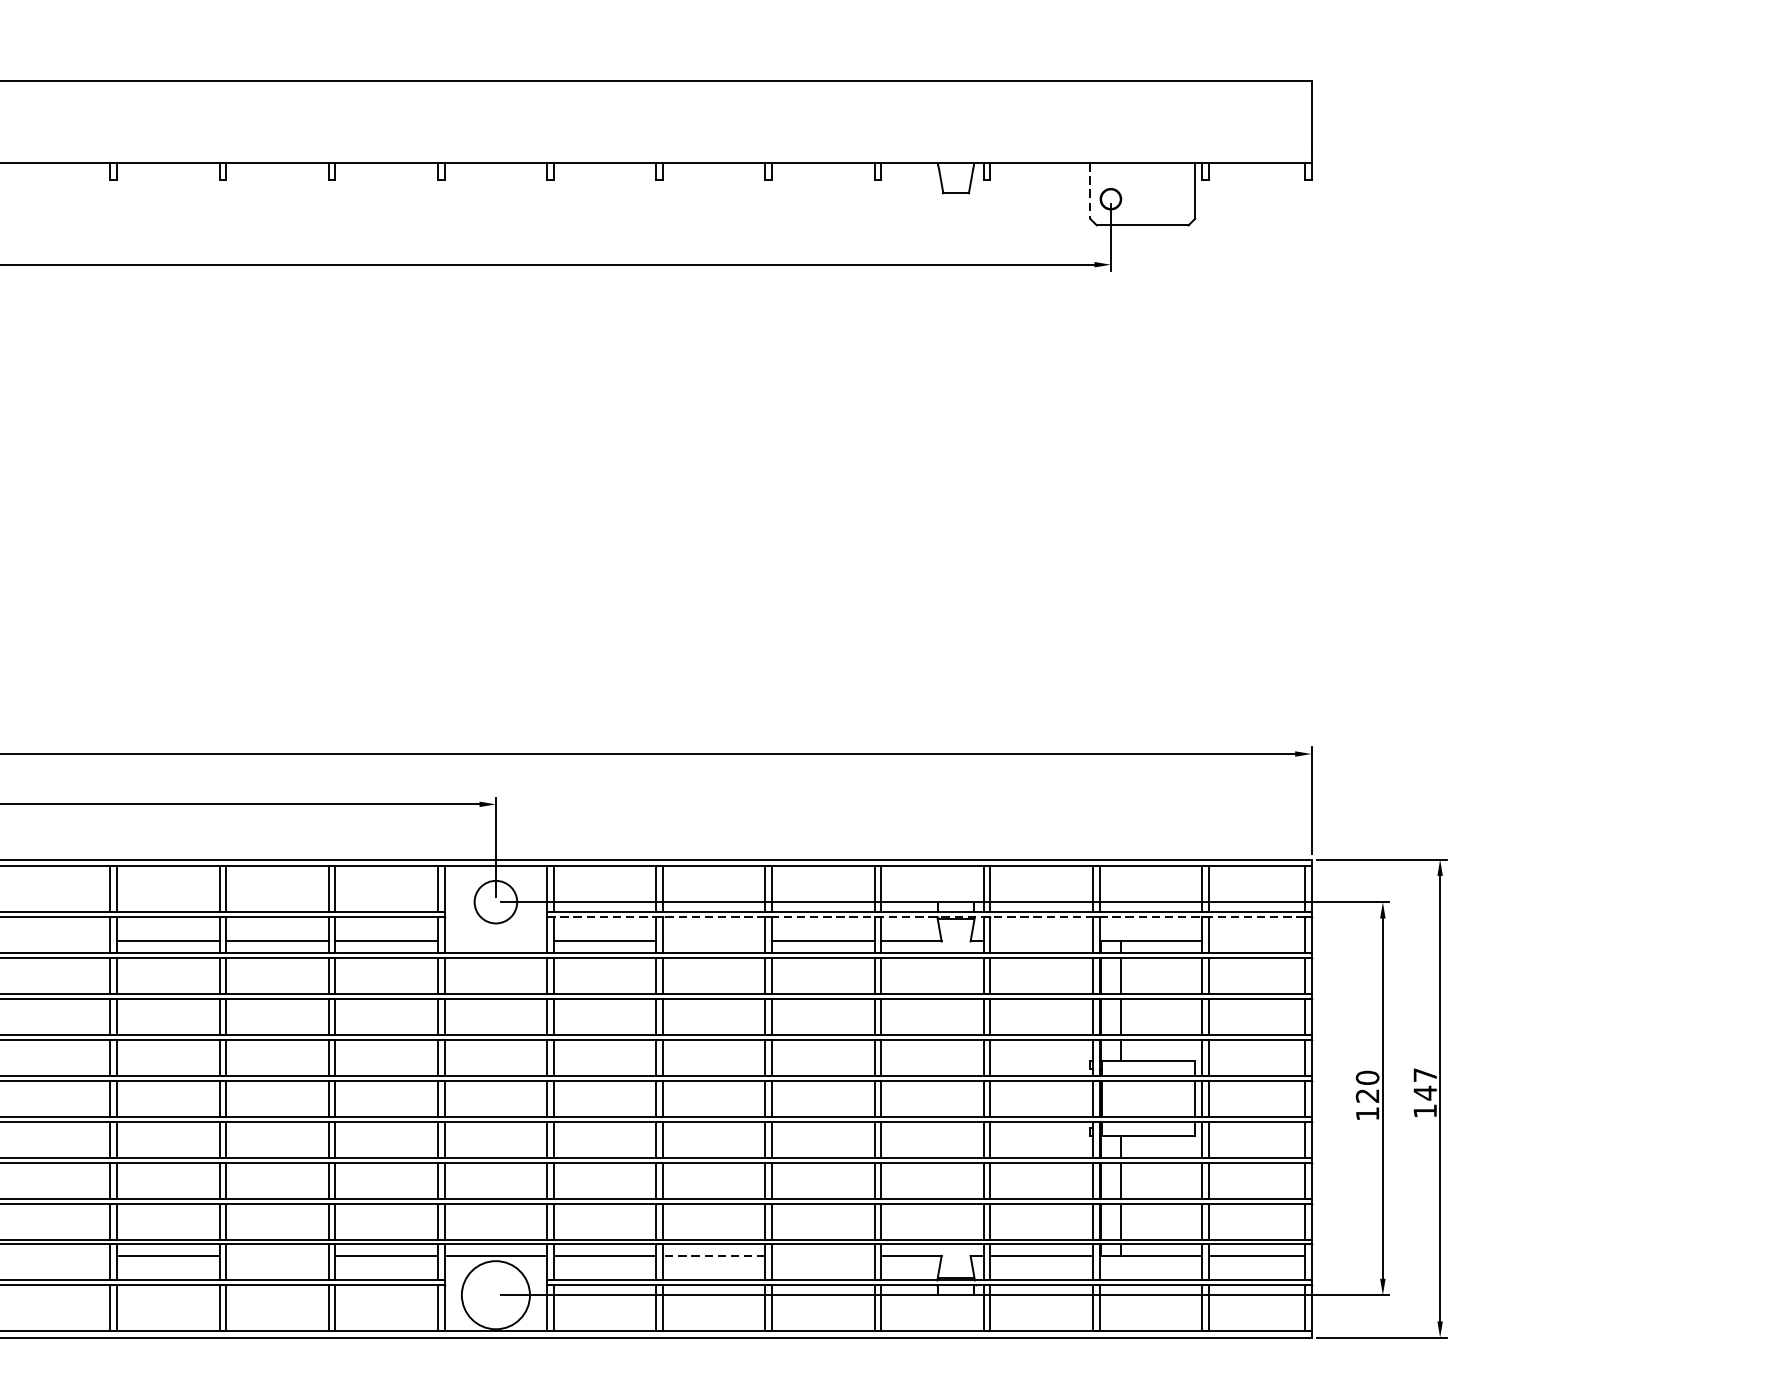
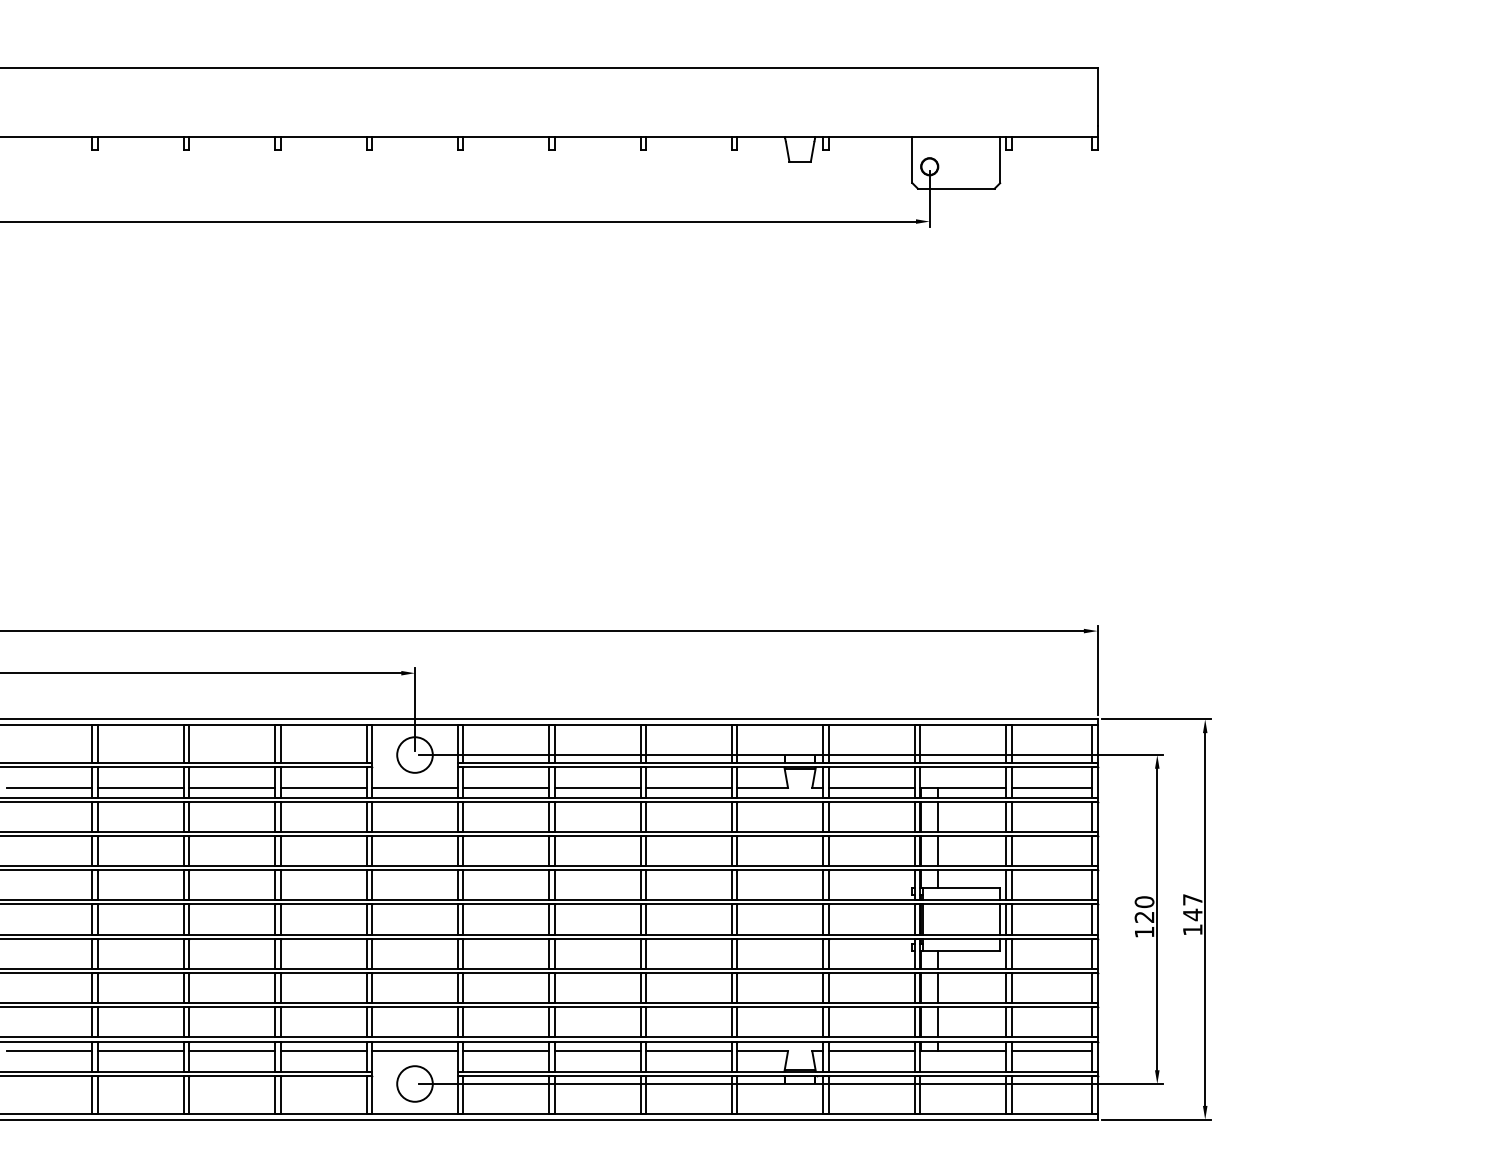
line: (1090, 191) -> (912, 160), dashed -> solid
line: (929, 917) -> (777, 767), dashed -> solid
line: (59, 940) -> (49, 787), added
line: (495, 940) -> (414, 787), added
line: (713, 940) -> (597, 787), added
line: (1041, 940) -> (871, 787), added
line: (1256, 940) -> (1051, 787), added
line: (59, 1256) -> (49, 1051), added
line: (277, 1256) -> (232, 1051), added
line: (713, 1256) -> (597, 1051), dashed -> solid
line: (822, 1256) -> (688, 1051), added
circle: (495, 1294) -> (414, 1083), size x0.62

